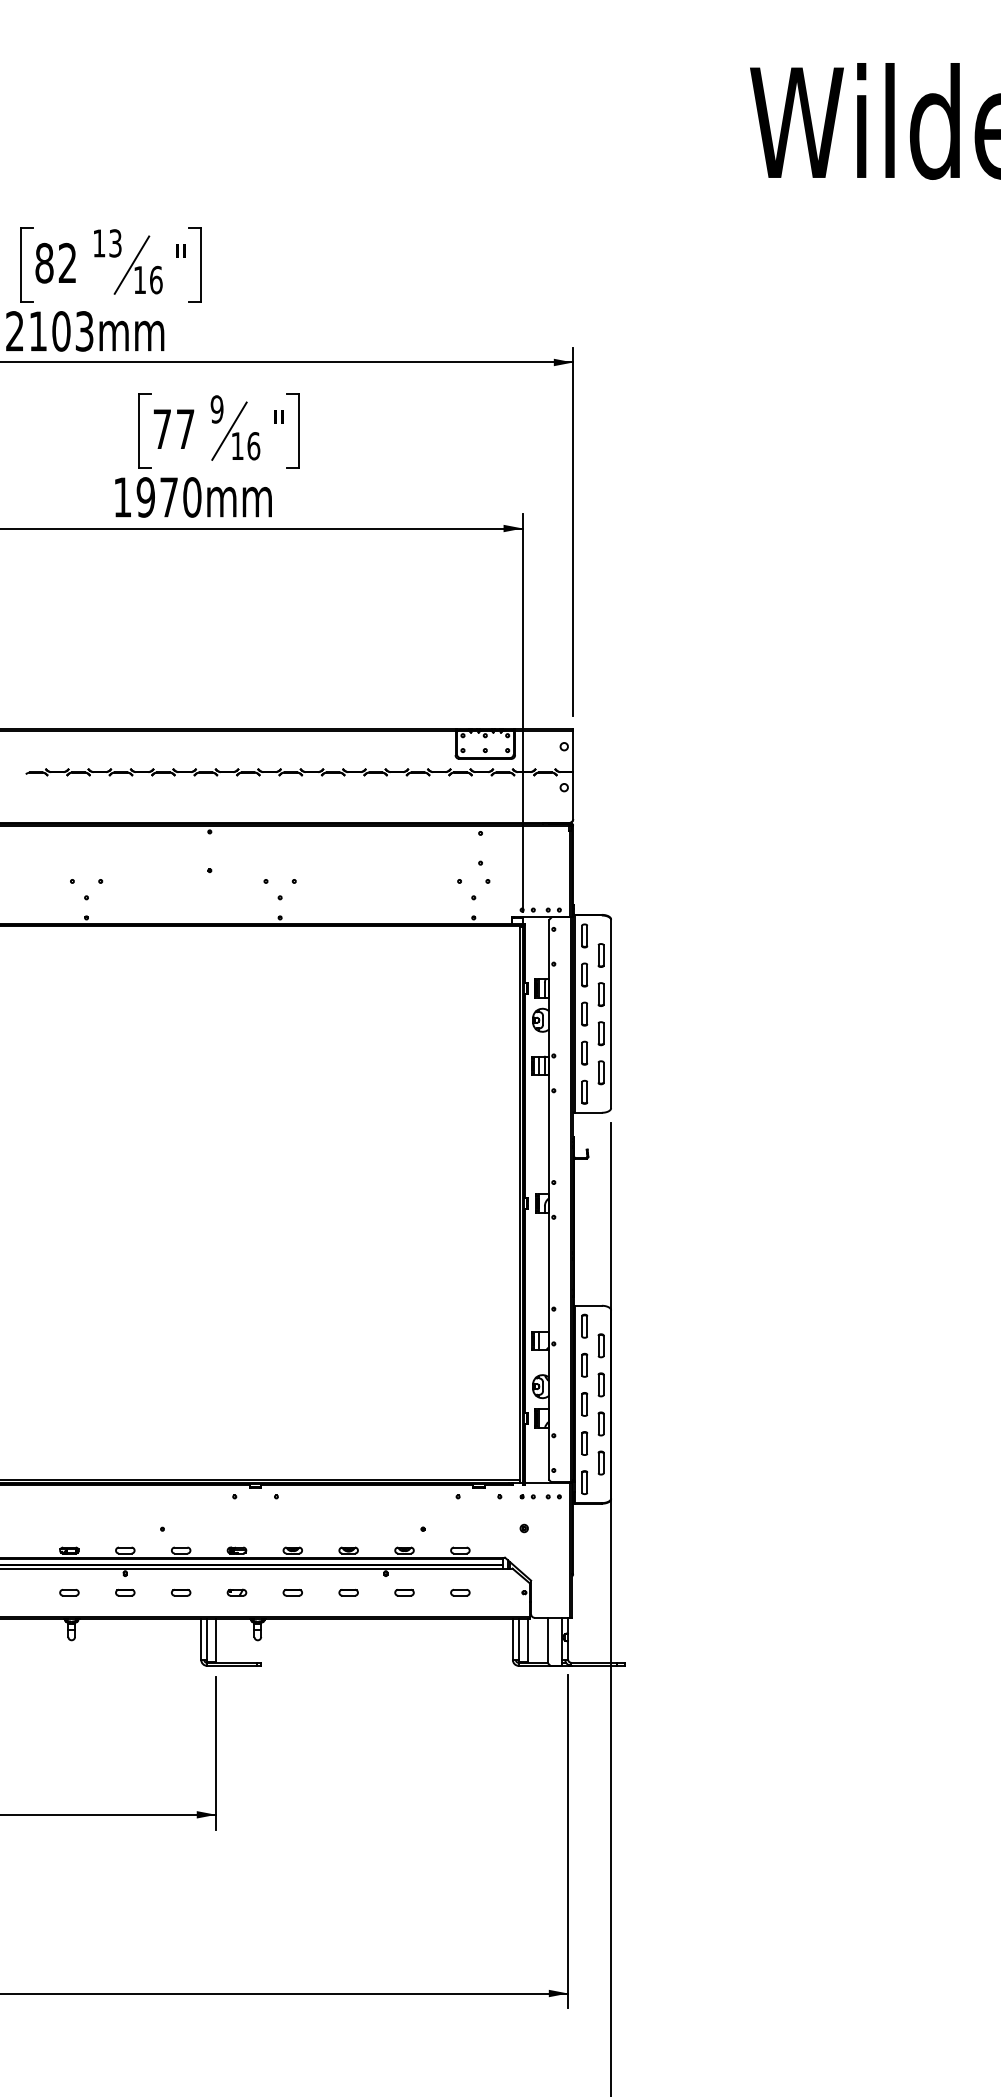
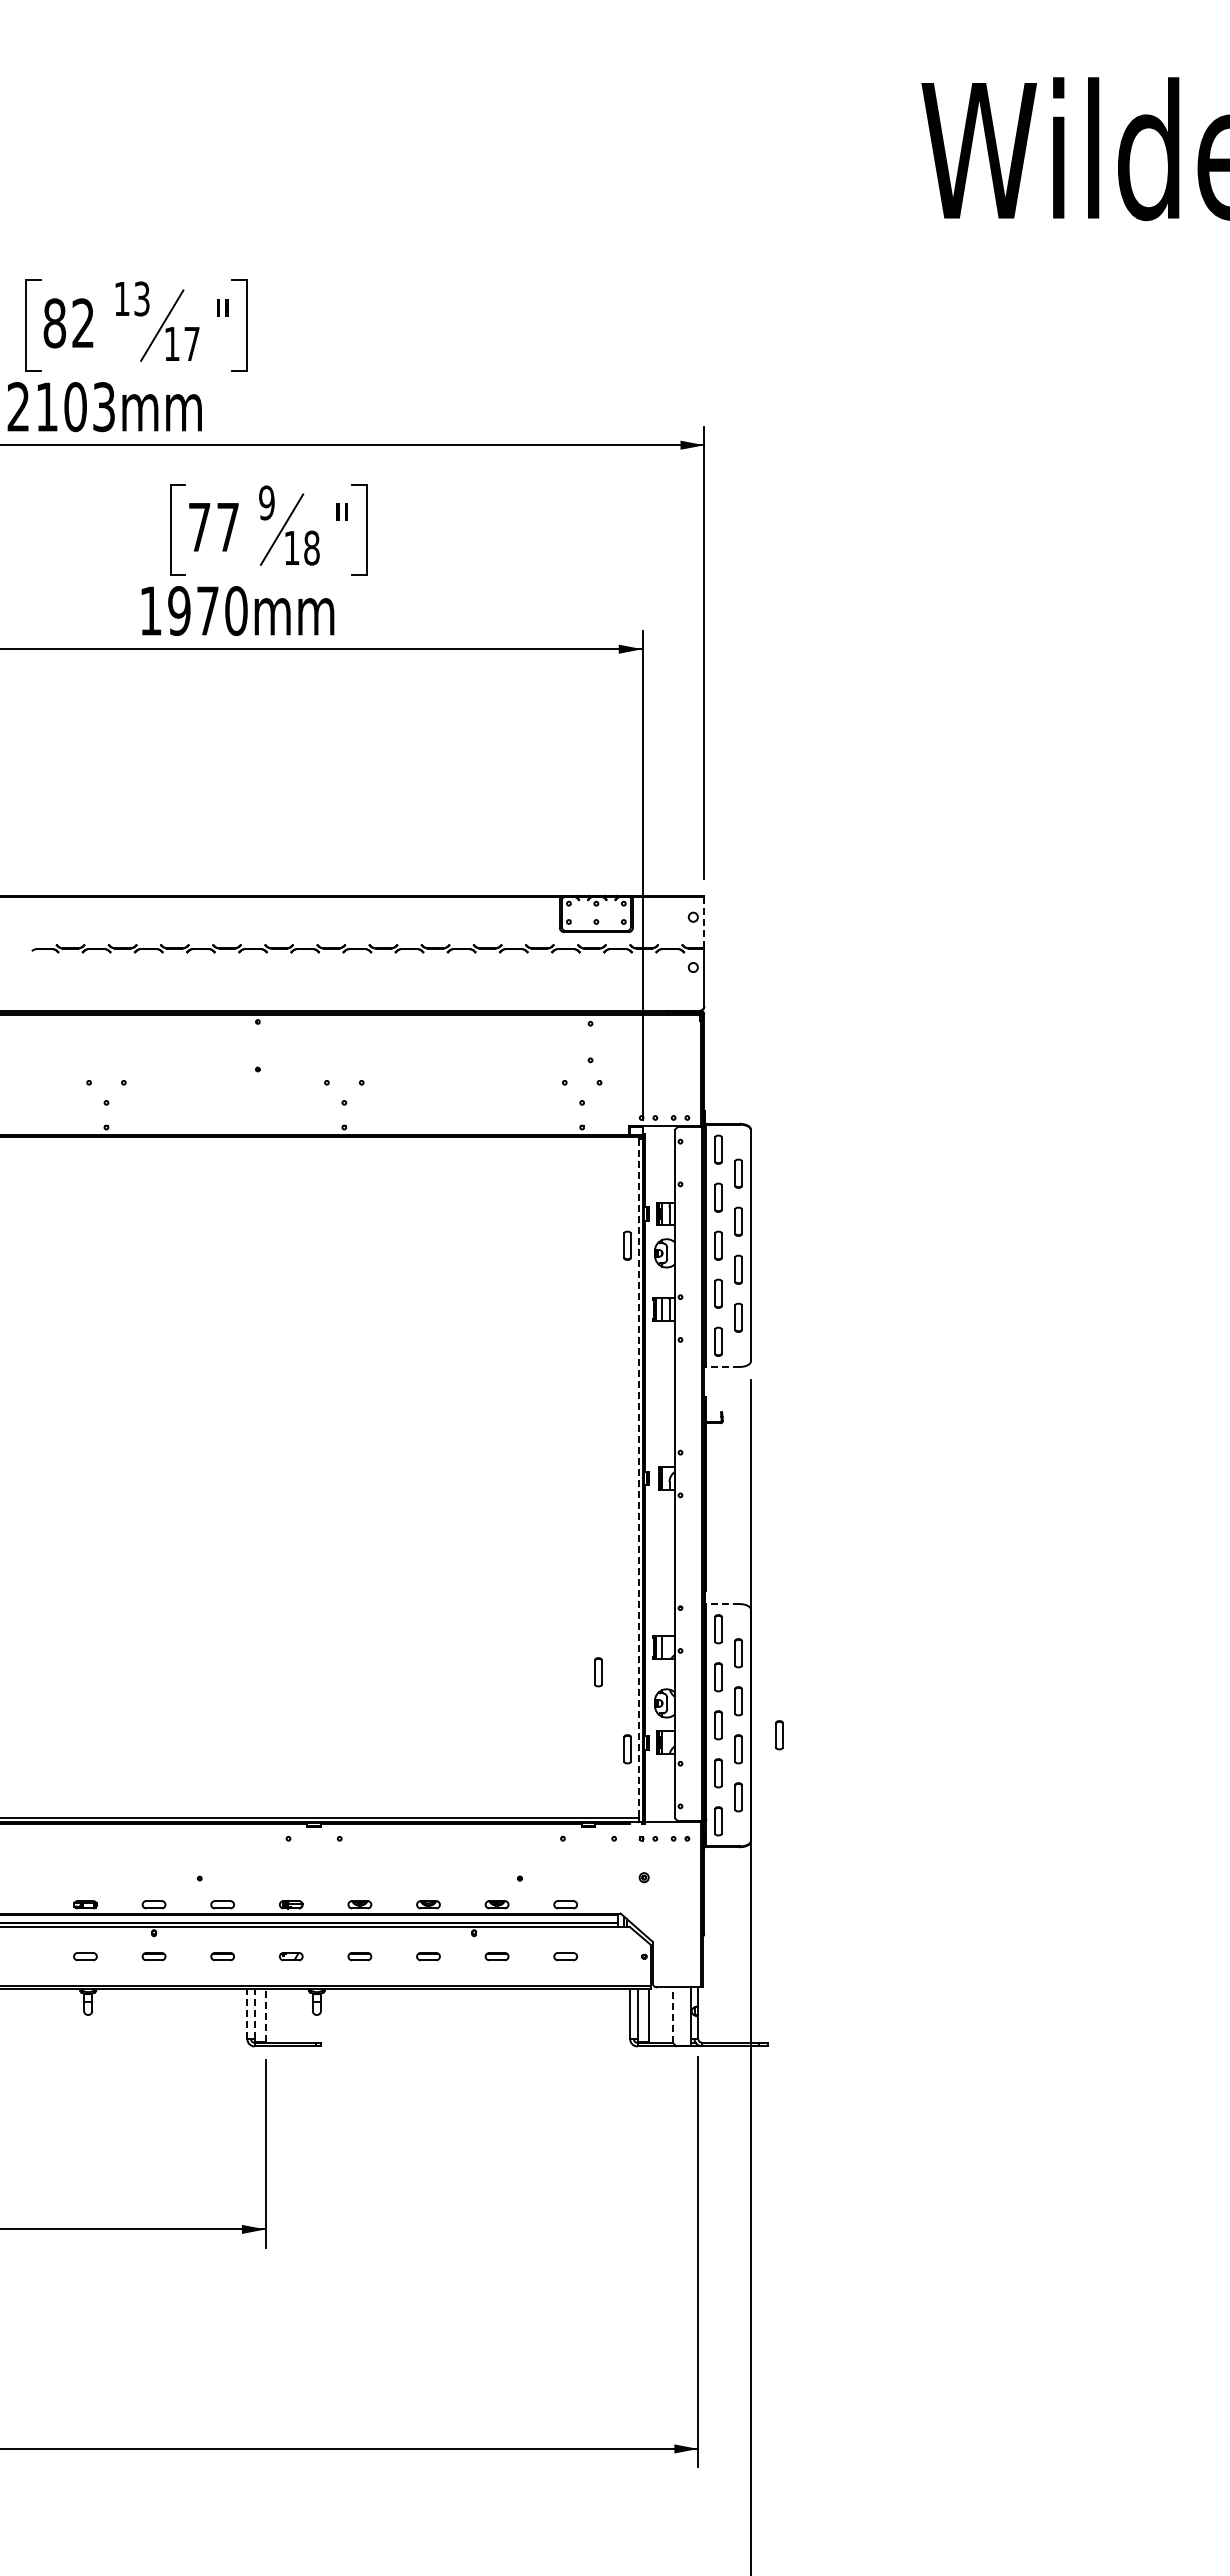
text: (156, 279) -> (192, 343), 16 -> 17
text: (253, 445) -> (311, 547), 16 -> 18
line: (573, 751) -> (704, 923), solid -> dashed
part: (510, 1013) -> (627, 1245), added
line: (588, 1113) -> (722, 1367), solid -> dashed
line: (519, 1205) -> (638, 1480), solid -> dashed
line: (588, 1306) -> (722, 1604), solid -> dashed
part: (487, 1361) -> (598, 1672), added
part: (634, 1412) -> (779, 1735), added
part: (510, 1424) -> (627, 1749), added
line: (201, 1639) -> (247, 2013), solid -> dashed
line: (207, 1639) -> (254, 2013), solid -> dashed
line: (216, 1640) -> (265, 2015), solid -> dashed
line: (548, 1640) -> (673, 2015), solid -> dashed

